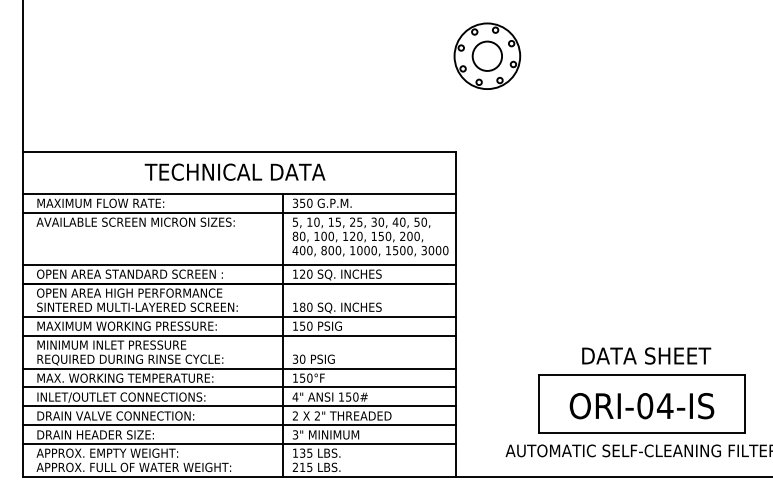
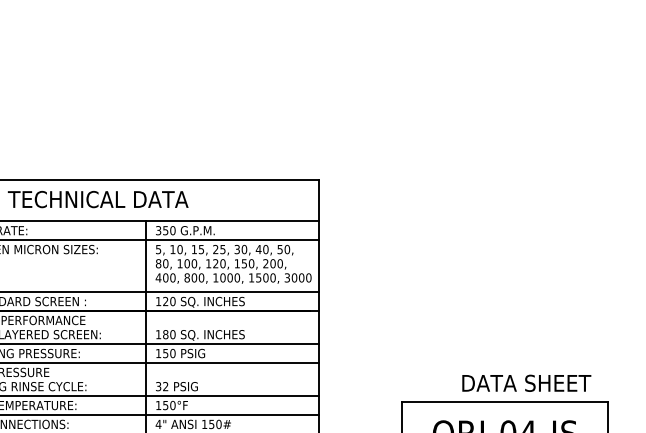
part: (487, 55) -> (350, 82), removed
text: (646, 355) -> (526, 382), moved
text: (302, 358) -> (165, 385), 30 -> 32

